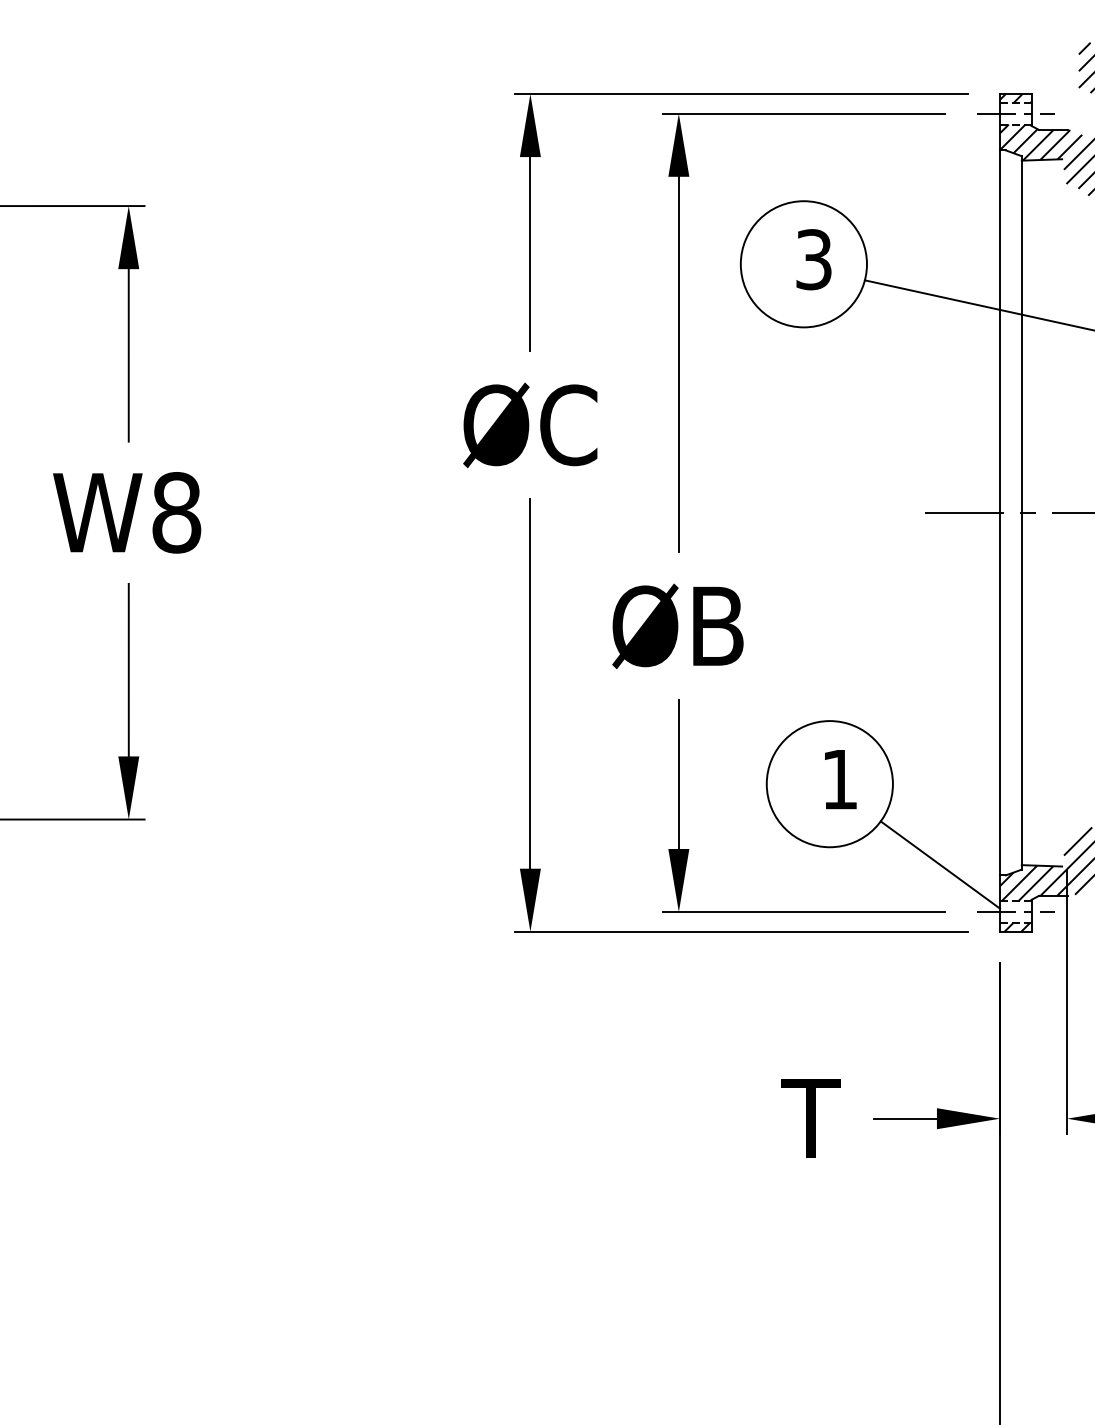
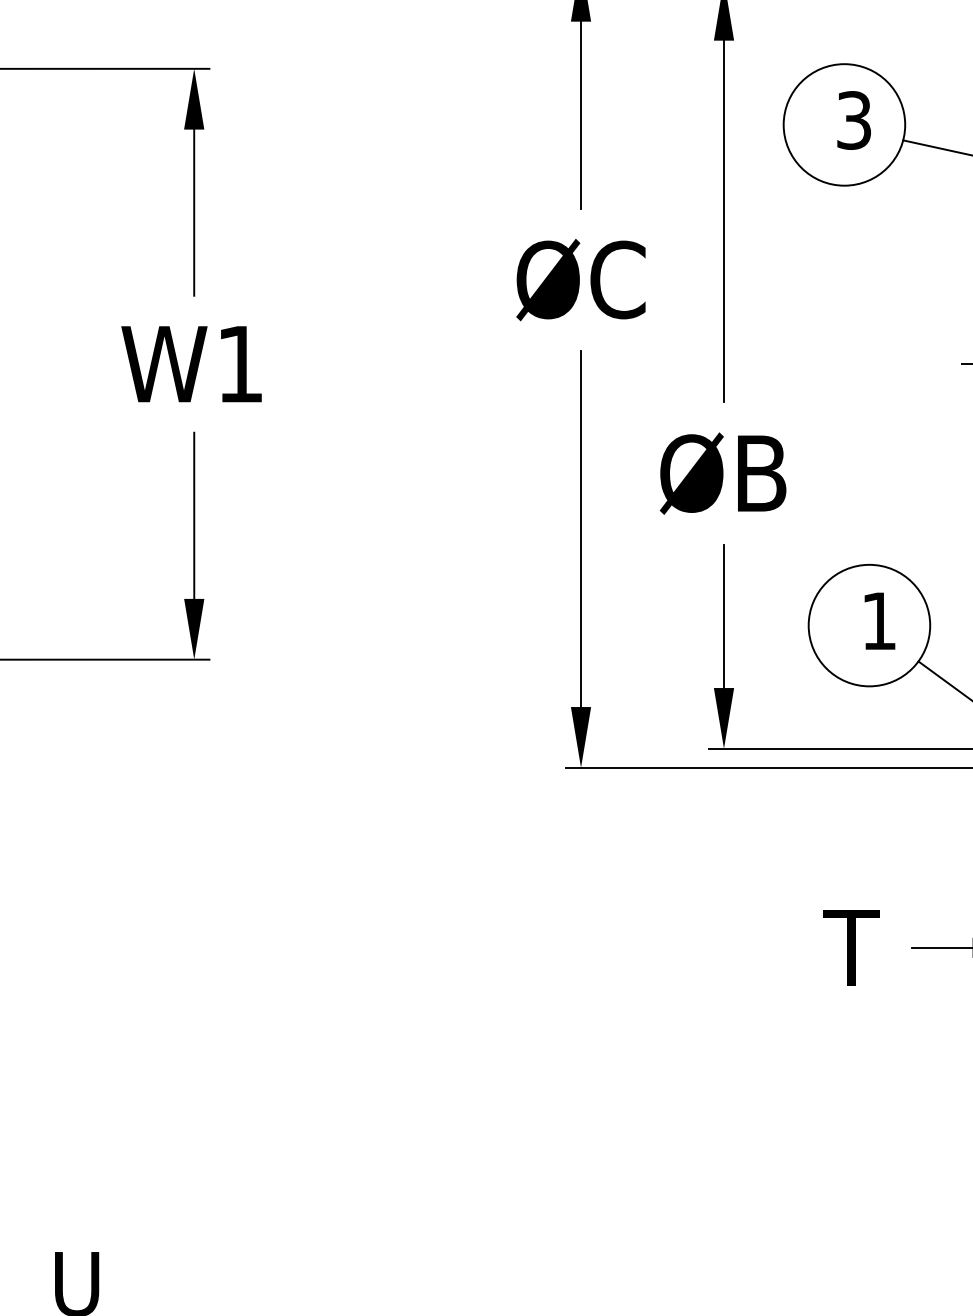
text: (176, 512) -> (240, 363), W8 -> W1

